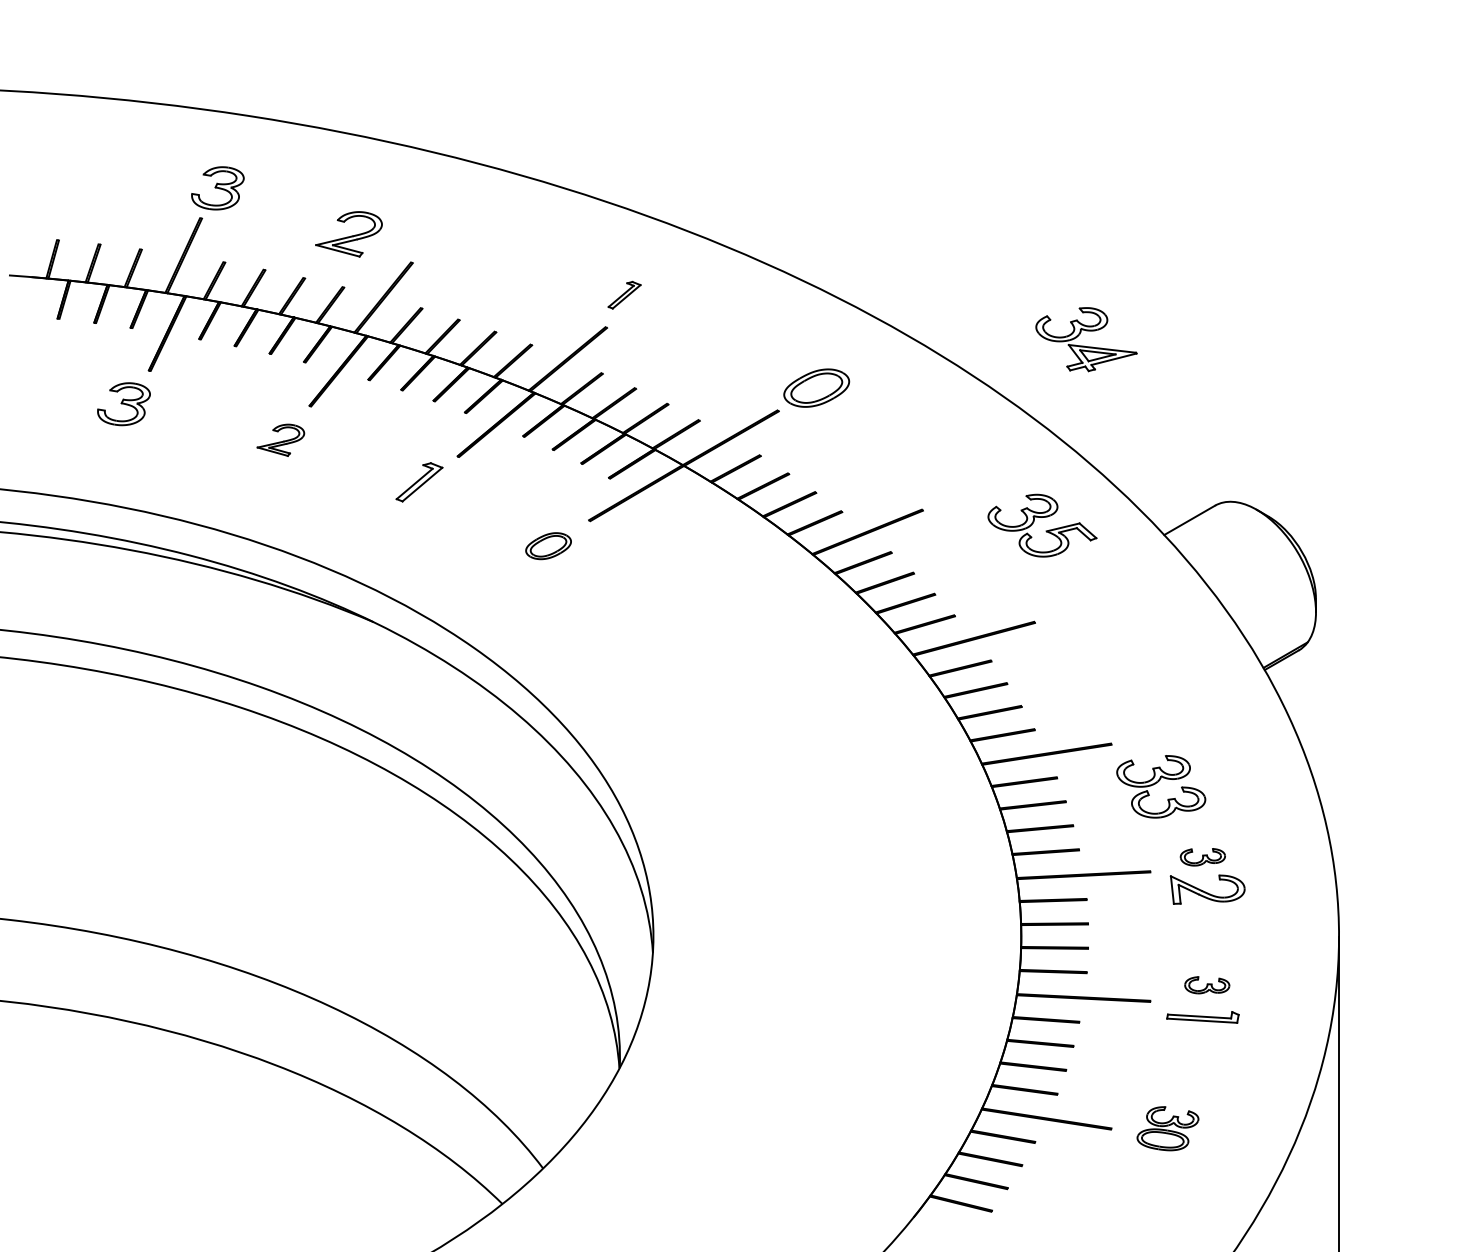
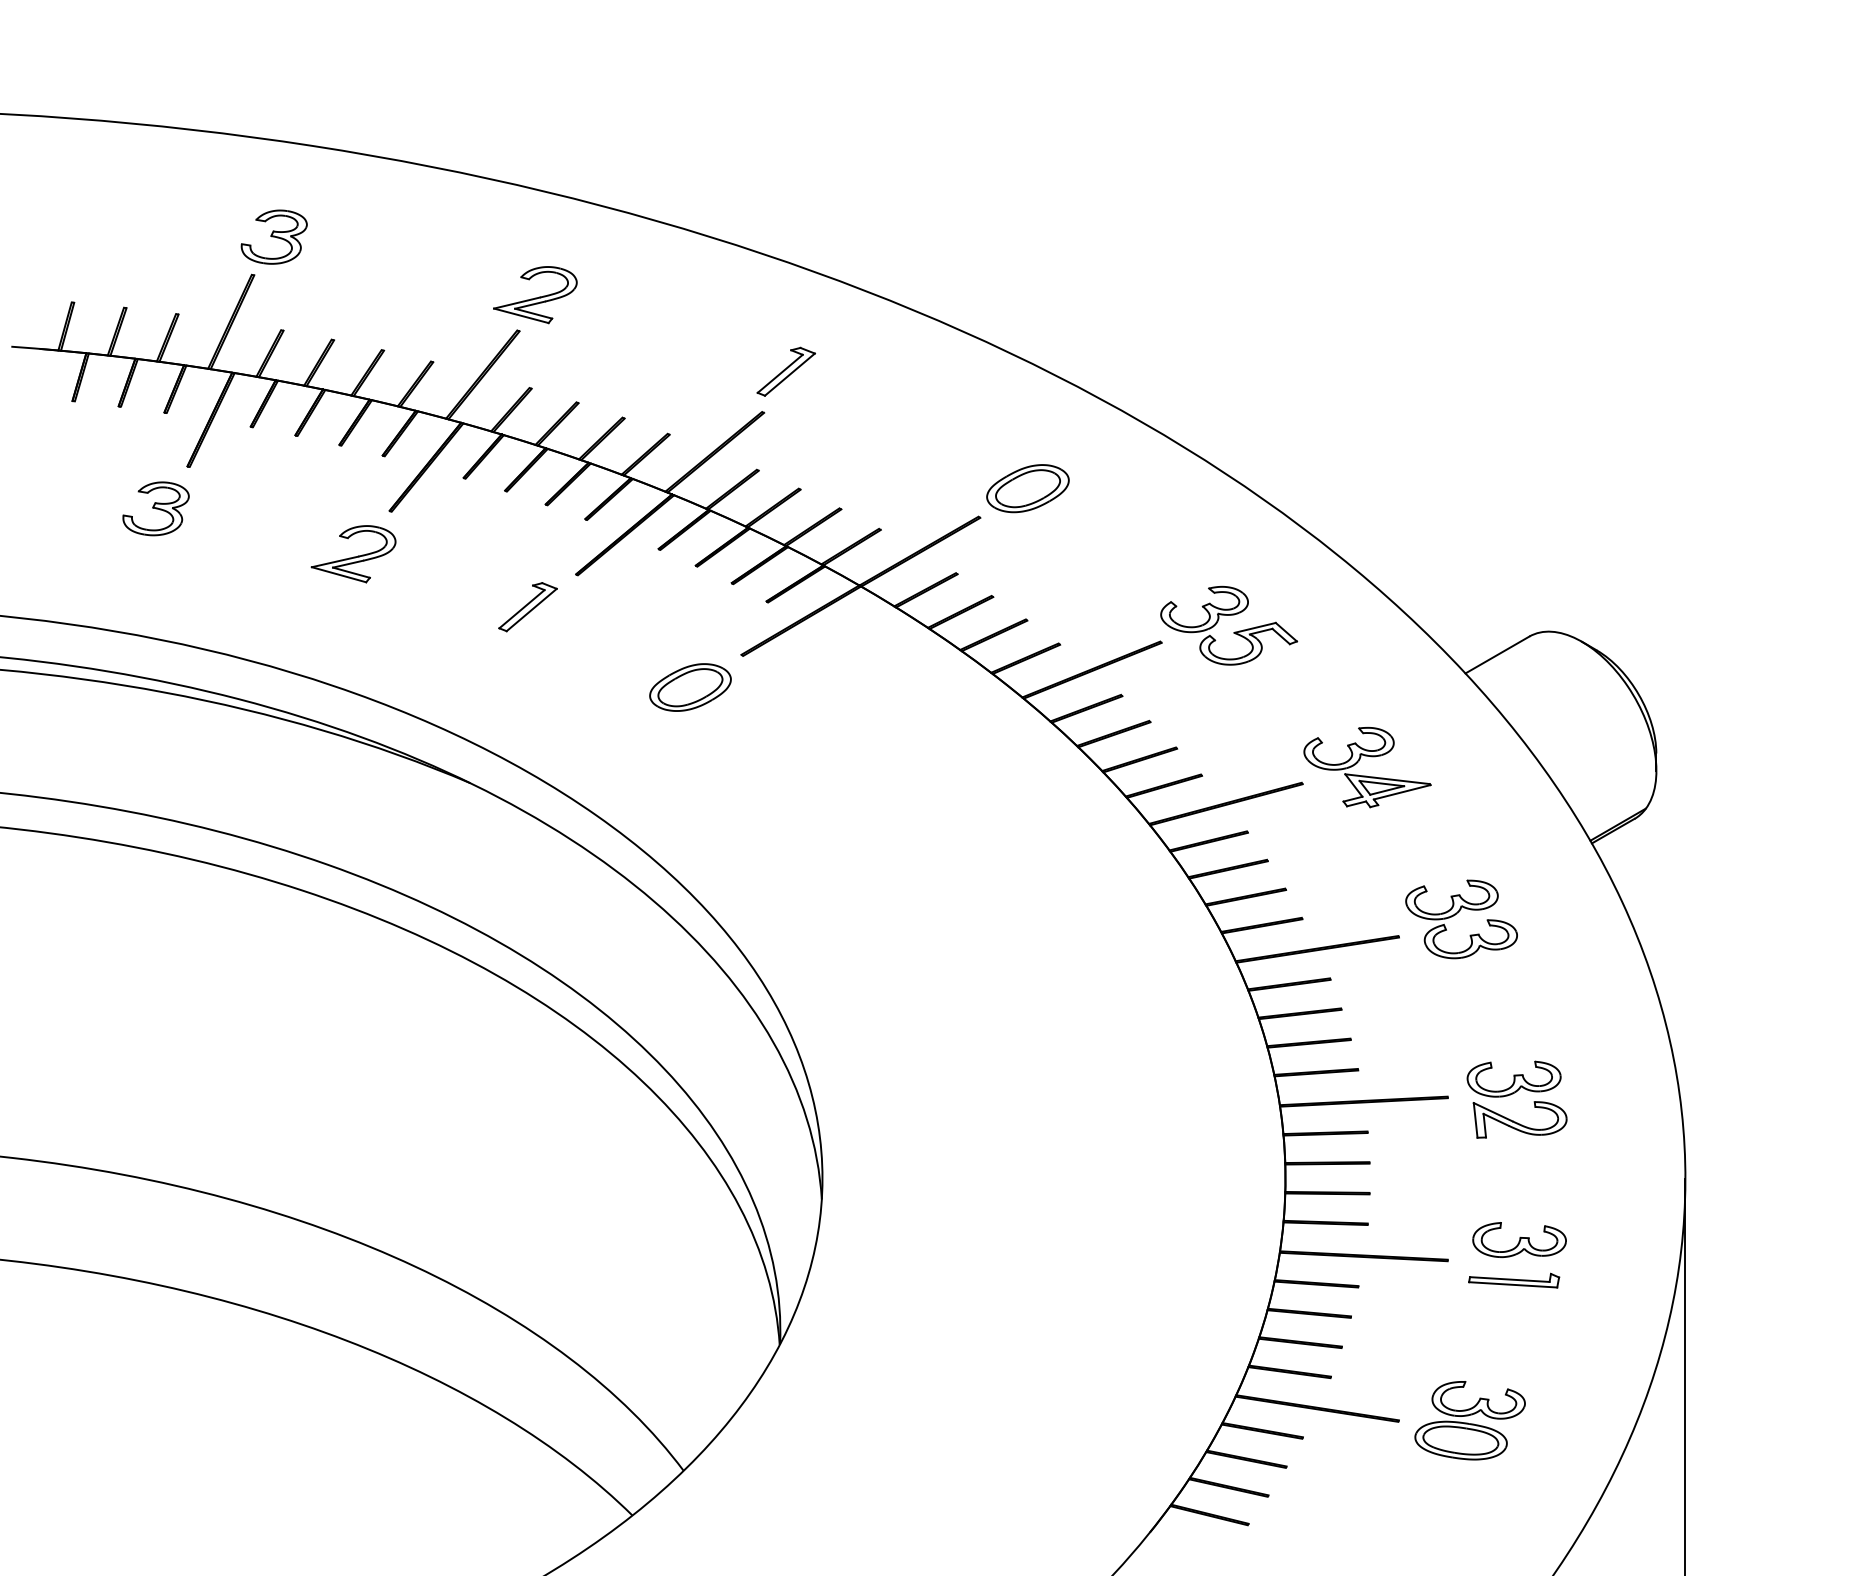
part: (349, 234) -> (535, 295), moved
part: (624, 295) -> (785, 371), size x1.43
part: (1085, 345) -> (1366, 775), moved
part: (280, 440) -> (353, 554), size x1.43
part: (1045, 531) -> (1233, 632), moved
part: (548, 546) -> (690, 687), size x1.43
part: (1158, 782) -> (1458, 913), moved
part: (1202, 856) -> (1513, 1078), size x1.67
part: (1207, 985) -> (1519, 1240), size x1.67
part: (1167, 1128) -> (1469, 1420), size x1.43

